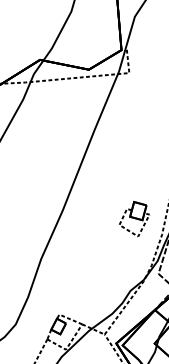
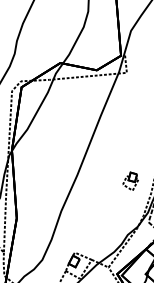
part: (134, 219) -> (130, 181), size x0.7

